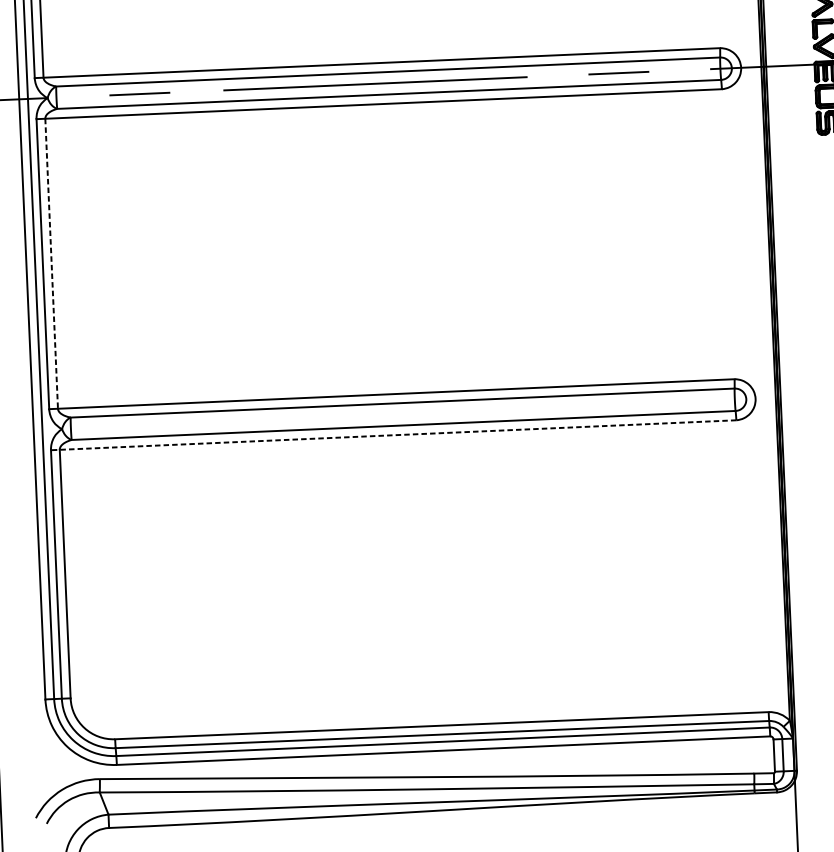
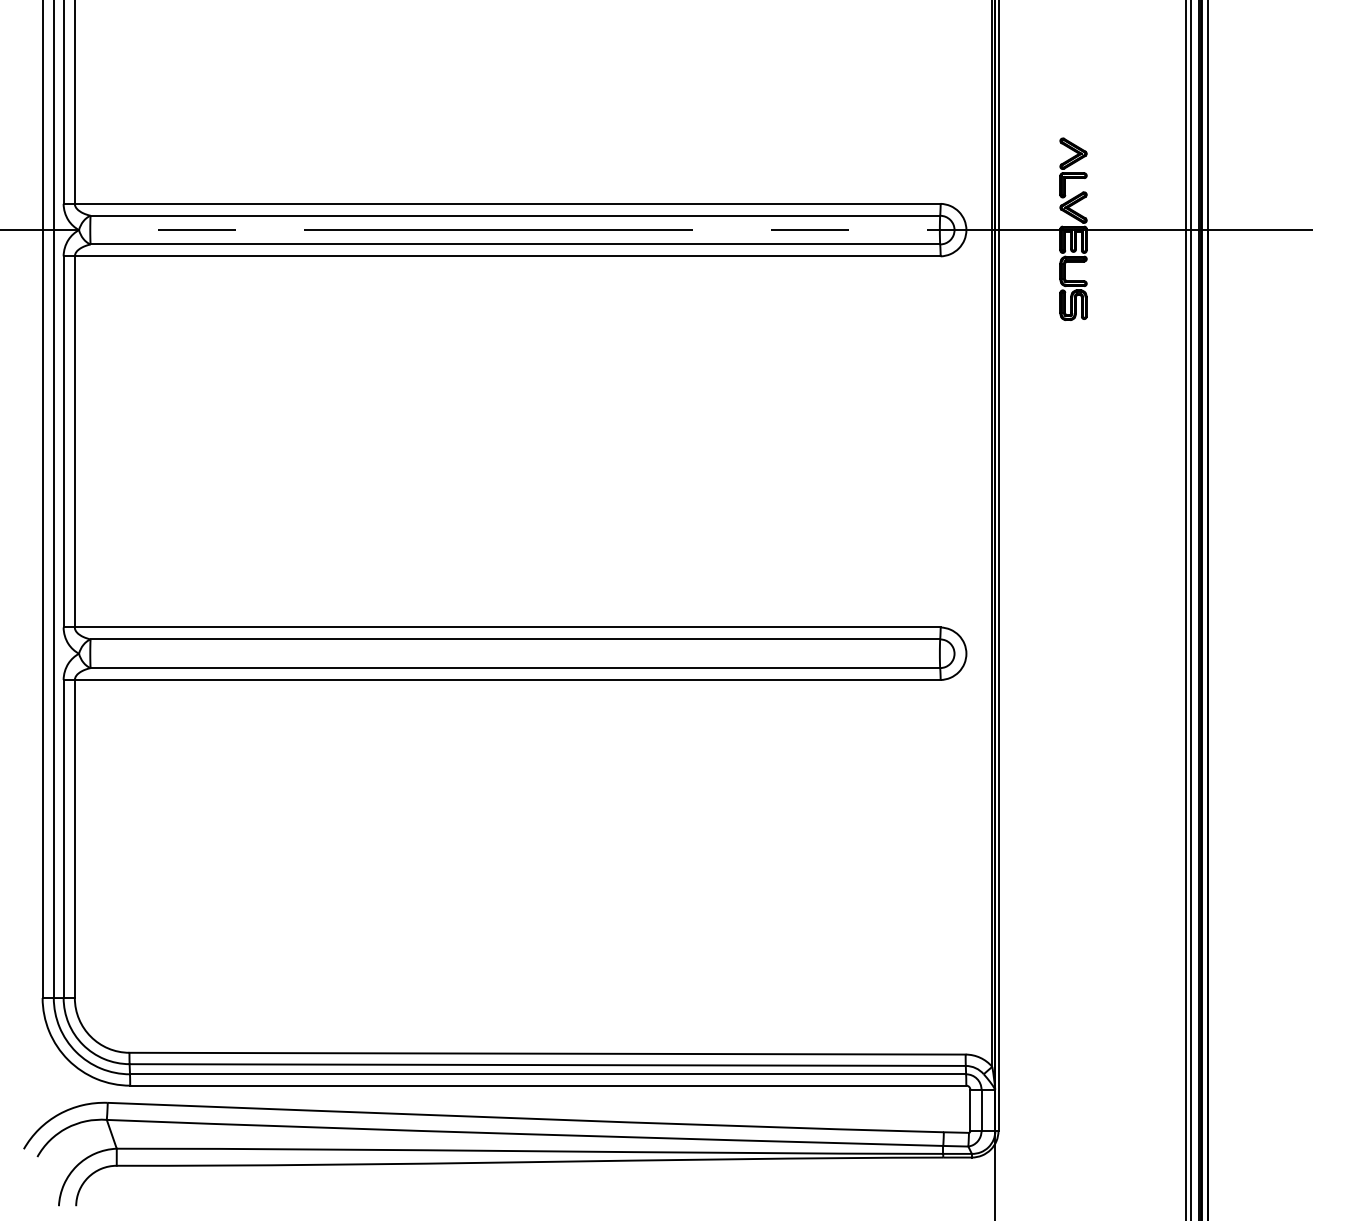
line: (51, 263) -> (74, 441), dashed -> solid
line: (393, 435) -> (502, 680), dashed -> solid

